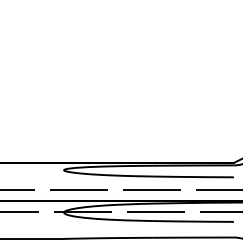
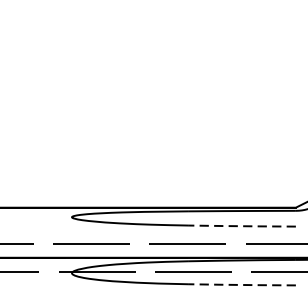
line: (192, 177) -> (241, 226), solid -> dashed
line: (192, 221) -> (241, 284), solid -> dashed

